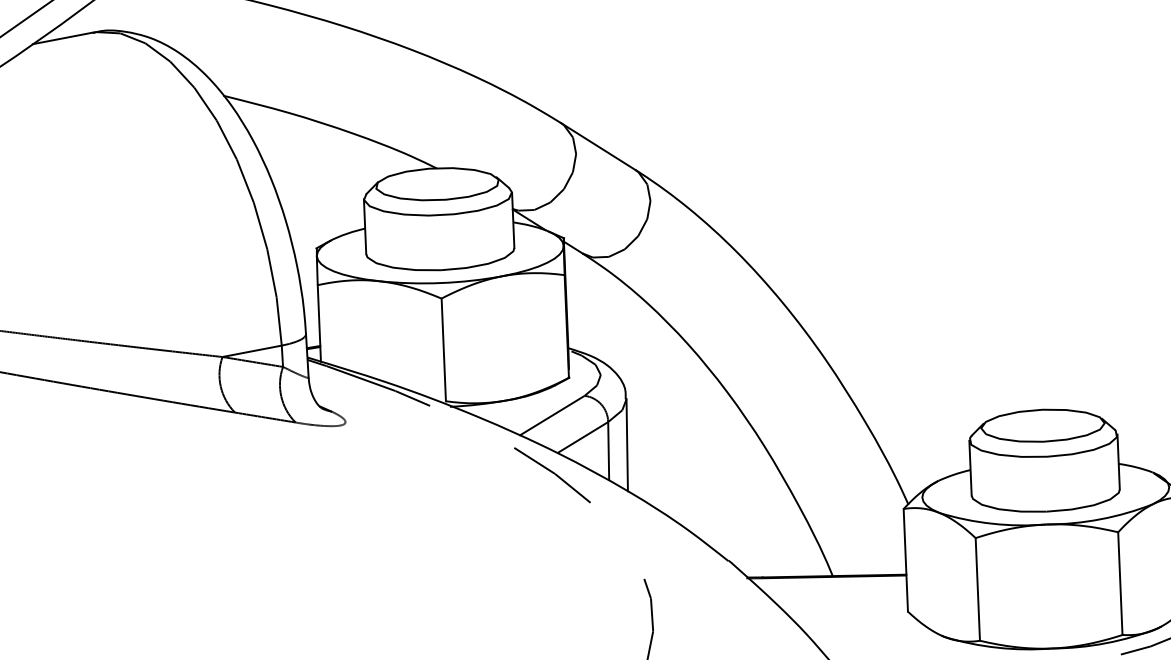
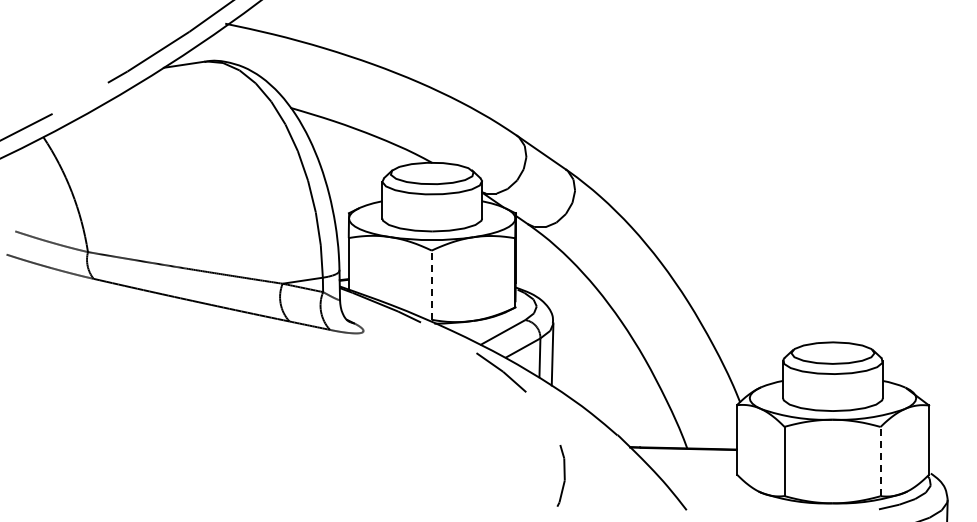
line: (443, 350) -> (431, 285), solid -> dashed
line: (1120, 583) -> (880, 461), solid -> dashed

